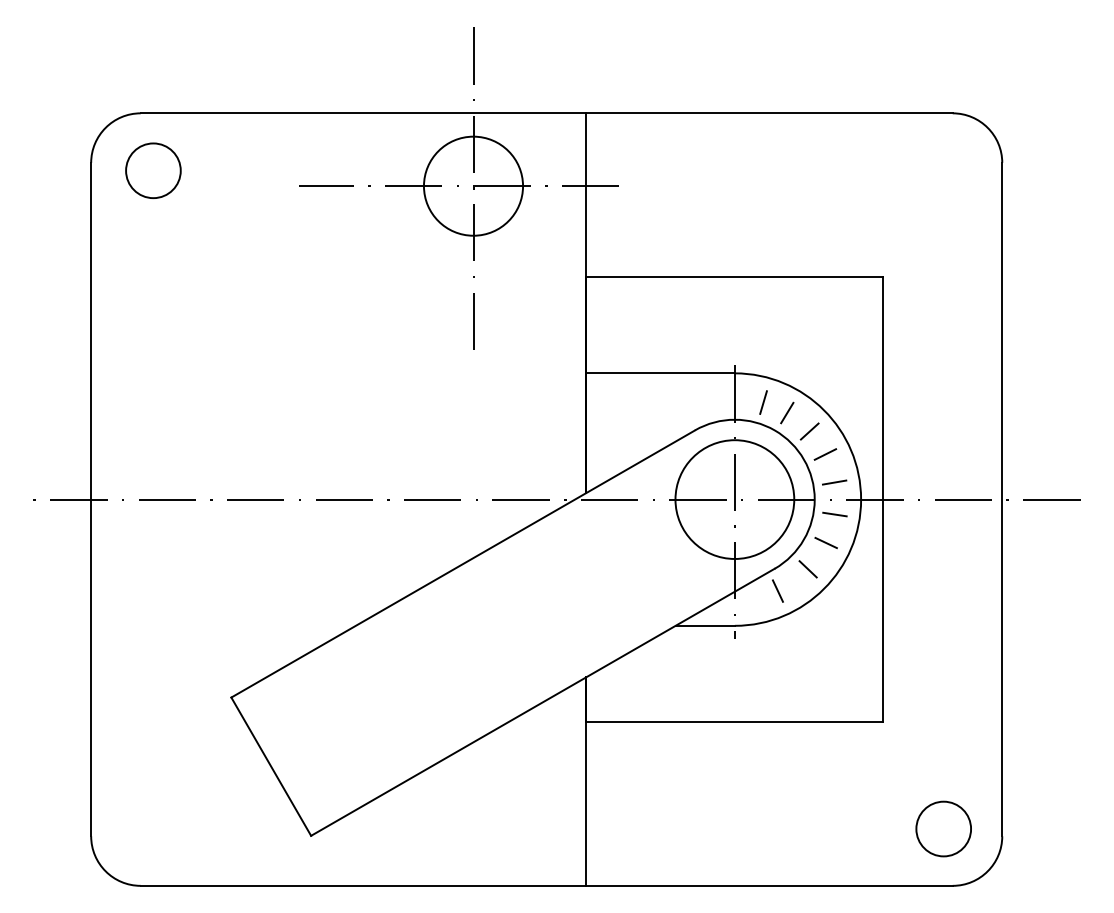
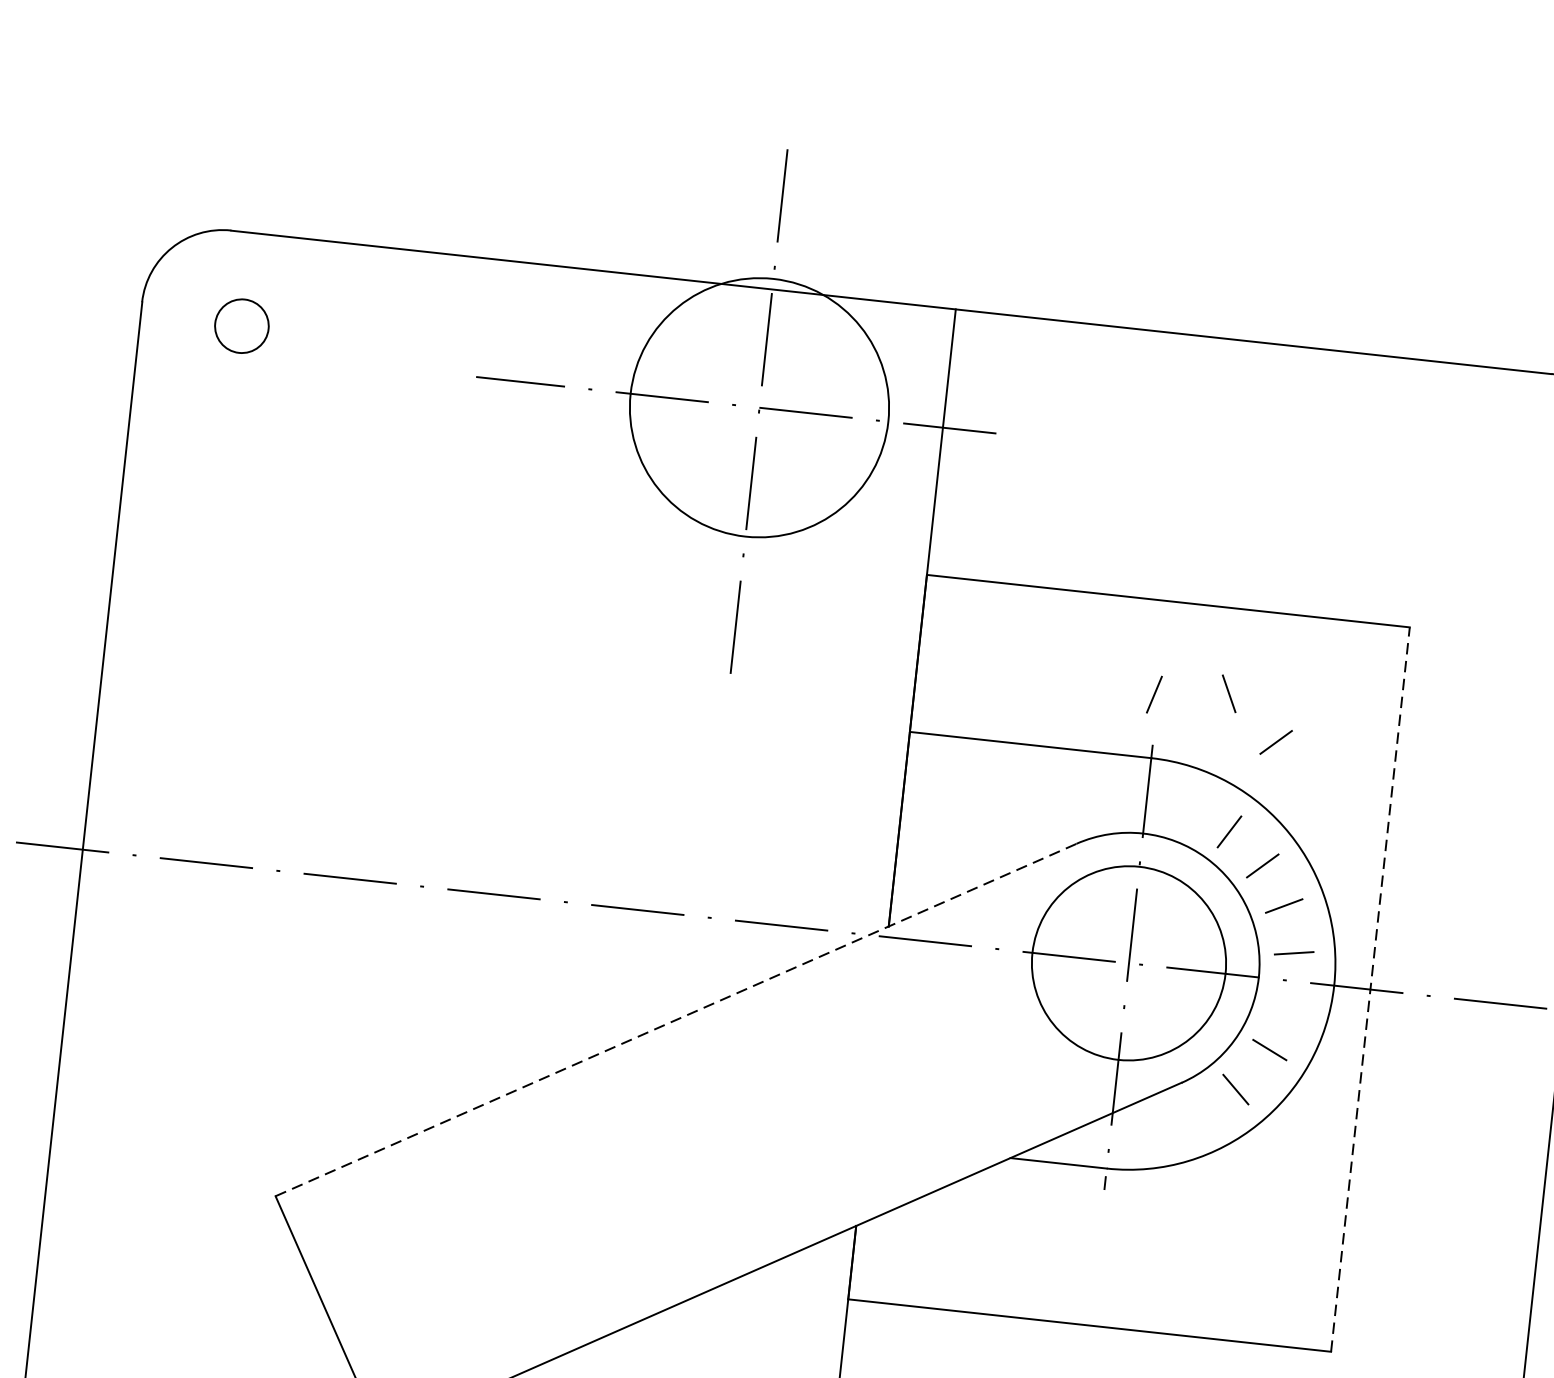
circle: (153, 170) -> (242, 325), size x0.6
circle: (473, 185) -> (759, 406), size x1.6
line: (809, 355) -> (1275, 742), added
line: (763, 402) -> (1154, 694), moved
line: (883, 499) -> (1370, 989), solid -> dashed
line: (834, 514) -> (1288, 1005), removed
line: (463, 564) -> (676, 1020), solid -> dashed
line: (777, 590) -> (1228, 692), moved

